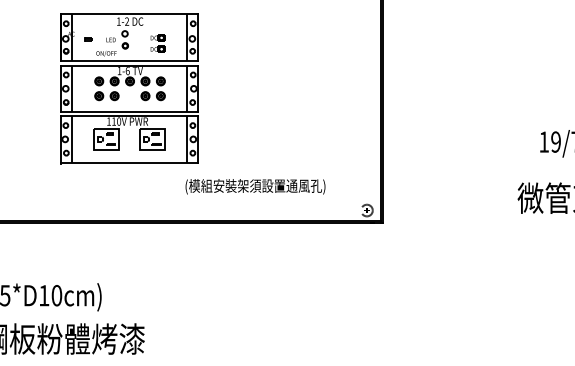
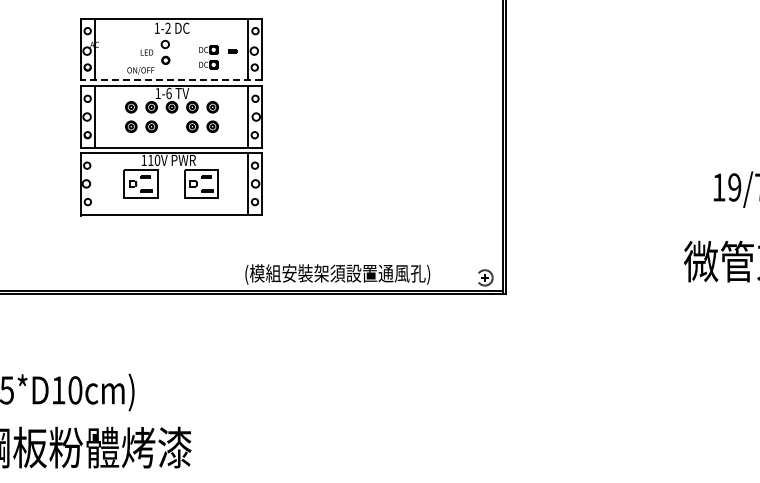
part: (88, 39) -> (232, 51), moved
line: (128, 60) -> (170, 79), solid -> dashed
line: (72, 139) -> (95, 183), removed
text: (255, 186) -> (337, 274), moved

